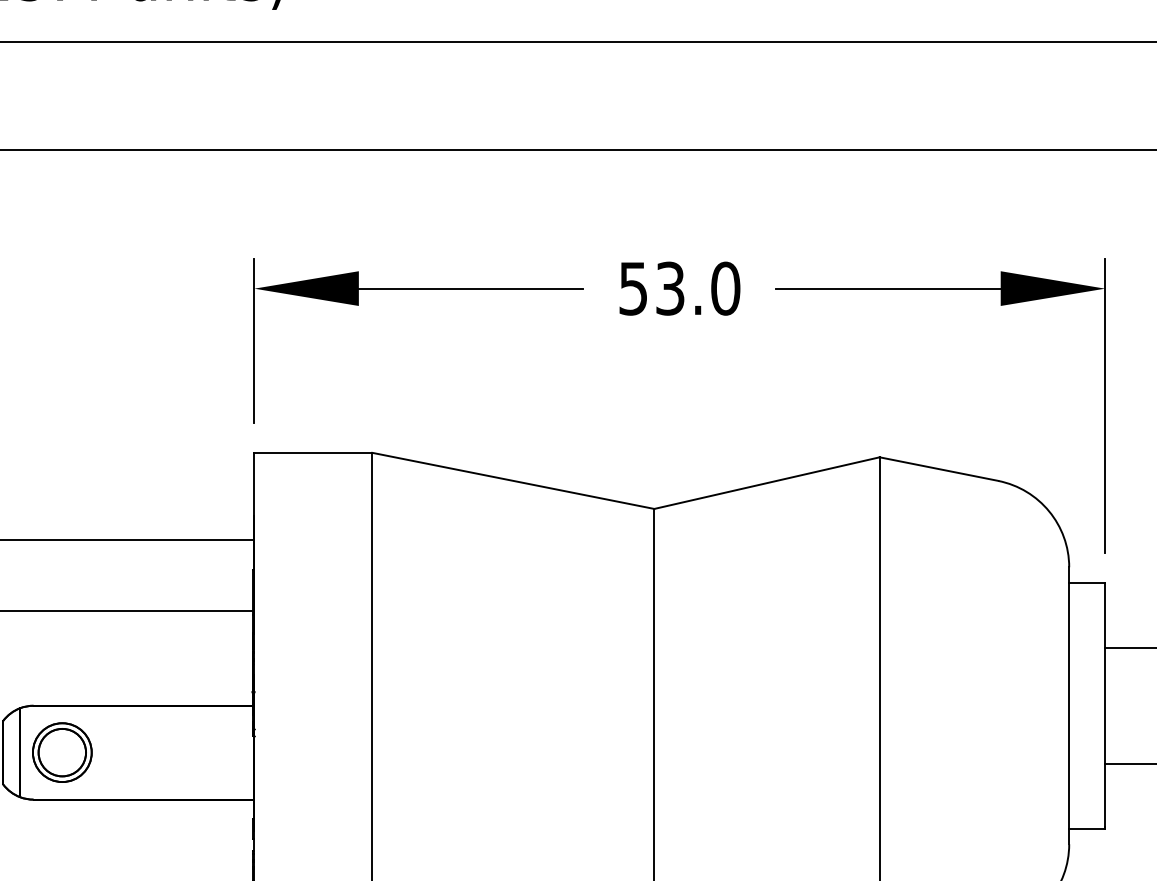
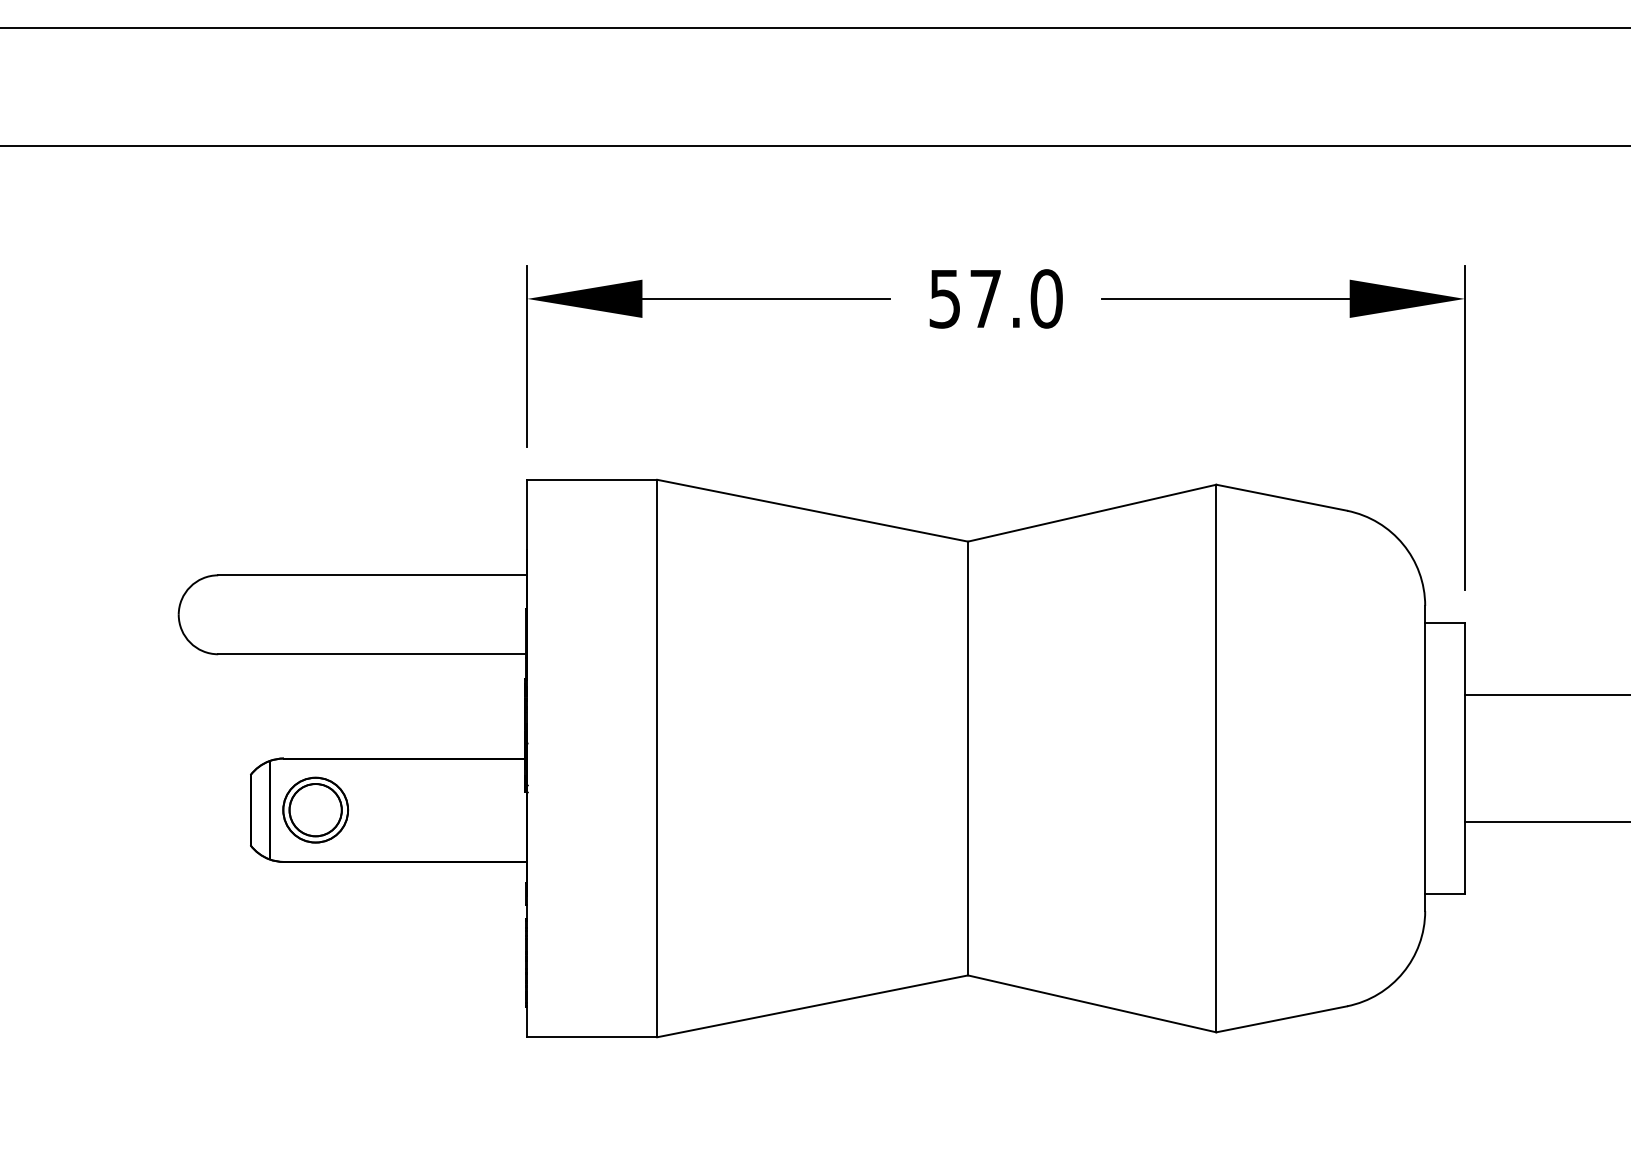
text: (670, 288) -> (985, 298), 53.0 -> 57.0

